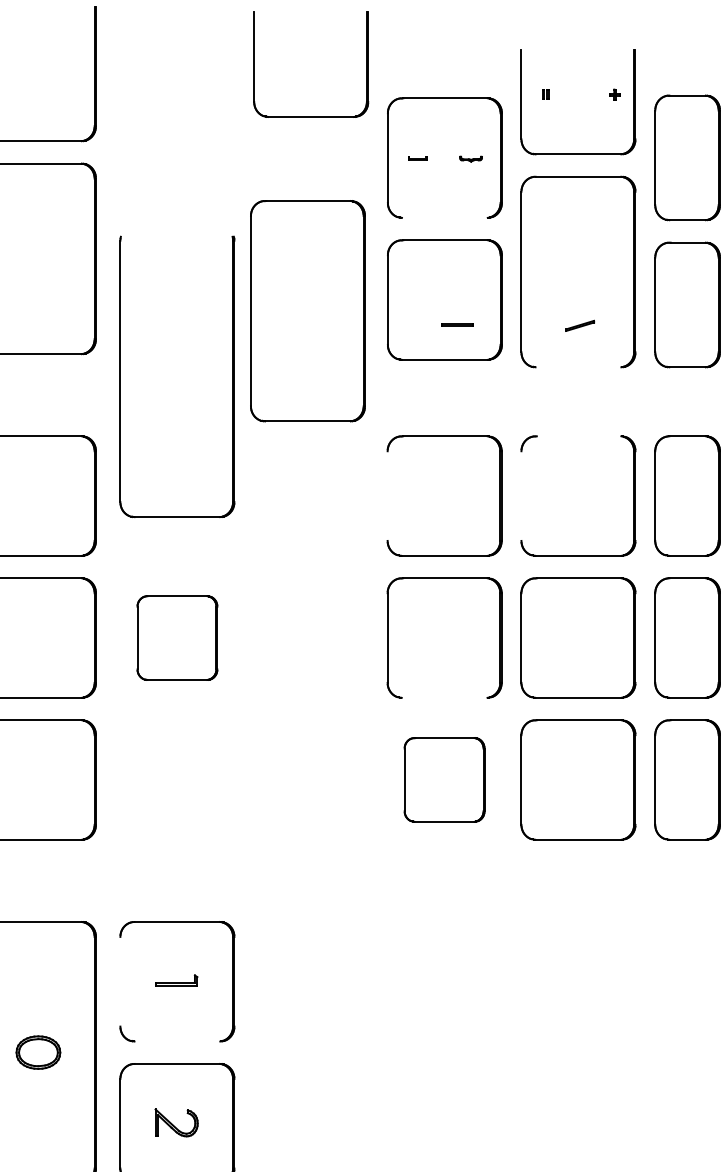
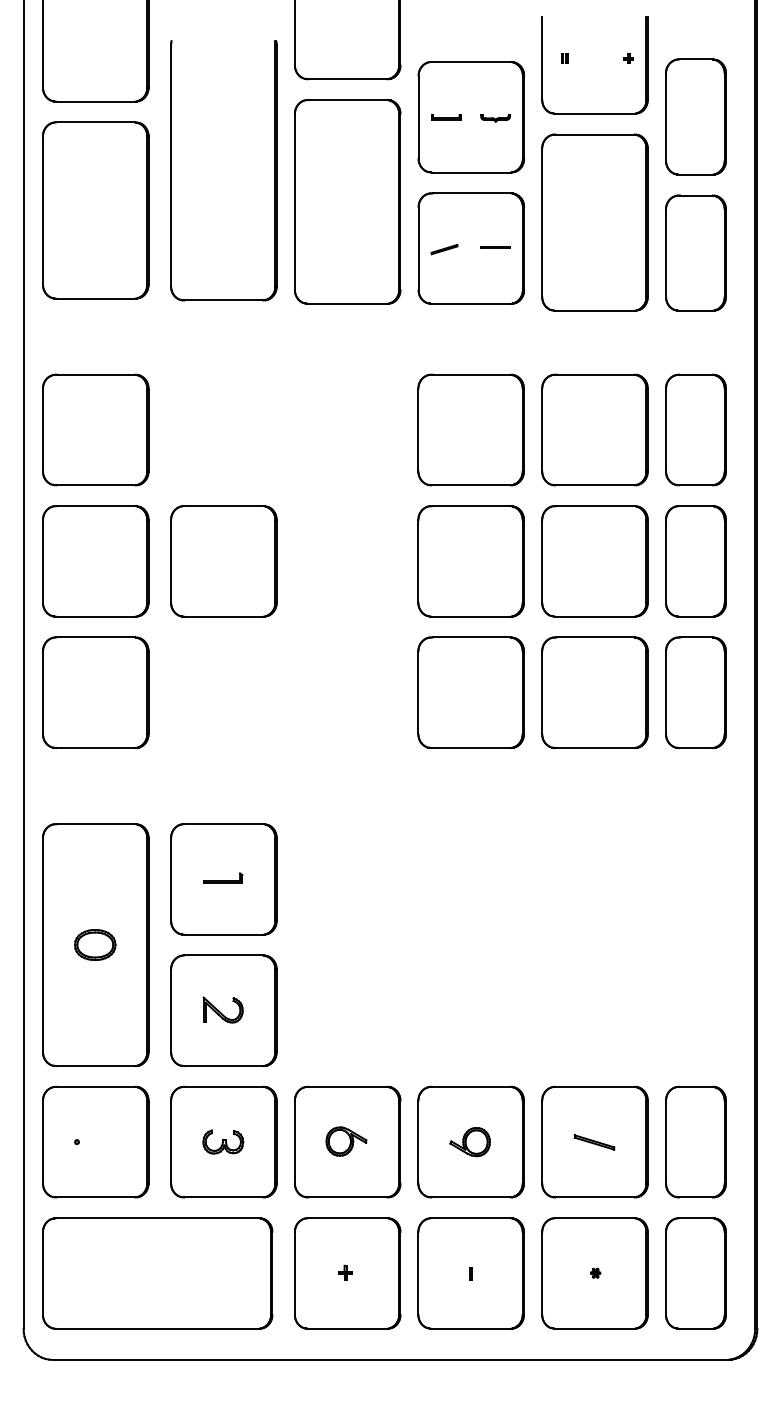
part: (418, 158) -> (446, 117), size x1.67
part: (470, 159) -> (495, 118), size x1.43
line: (445, 217) -> (471, 172), added
part: (307, 310) -> (347, 201), moved
line: (457, 324) -> (495, 247), moved
line: (580, 325) -> (444, 249), moved
line: (577, 366) -> (594, 310), added
part: (232, 376) -> (274, 170), moved
line: (579, 436) -> (595, 374), added
line: (387, 495) -> (418, 429), added
line: (521, 495) -> (542, 429), added
part: (177, 638) -> (223, 561), size x1.43
line: (443, 697) -> (470, 616), added
part: (443, 779) -> (470, 692), size x1.43
line: (120, 980) -> (171, 878), added
line: (177, 1041) -> (223, 934), added

